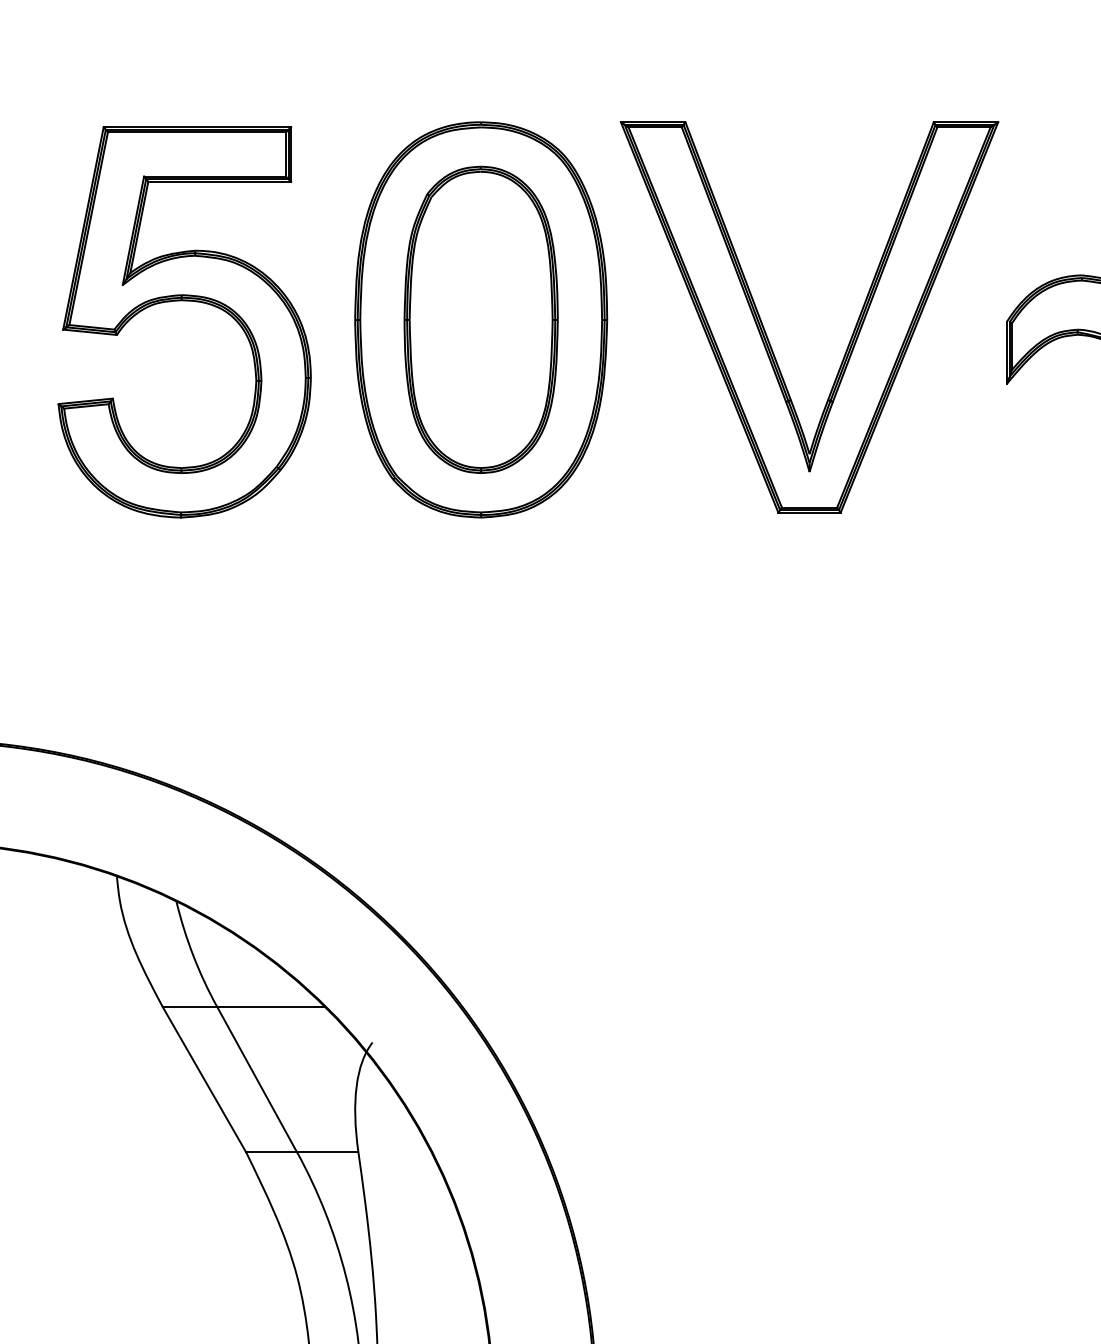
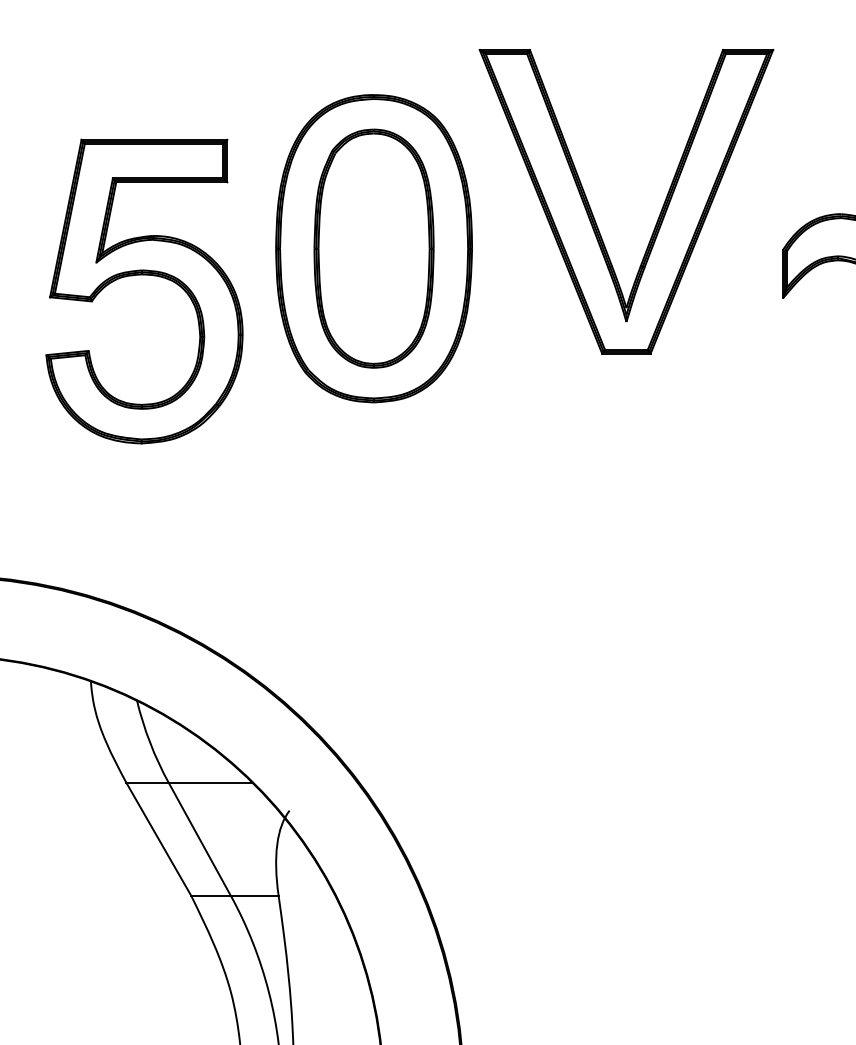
part: (184, 301) -> (144, 275), moved
part: (852, 332) -> (659, 213), moved

